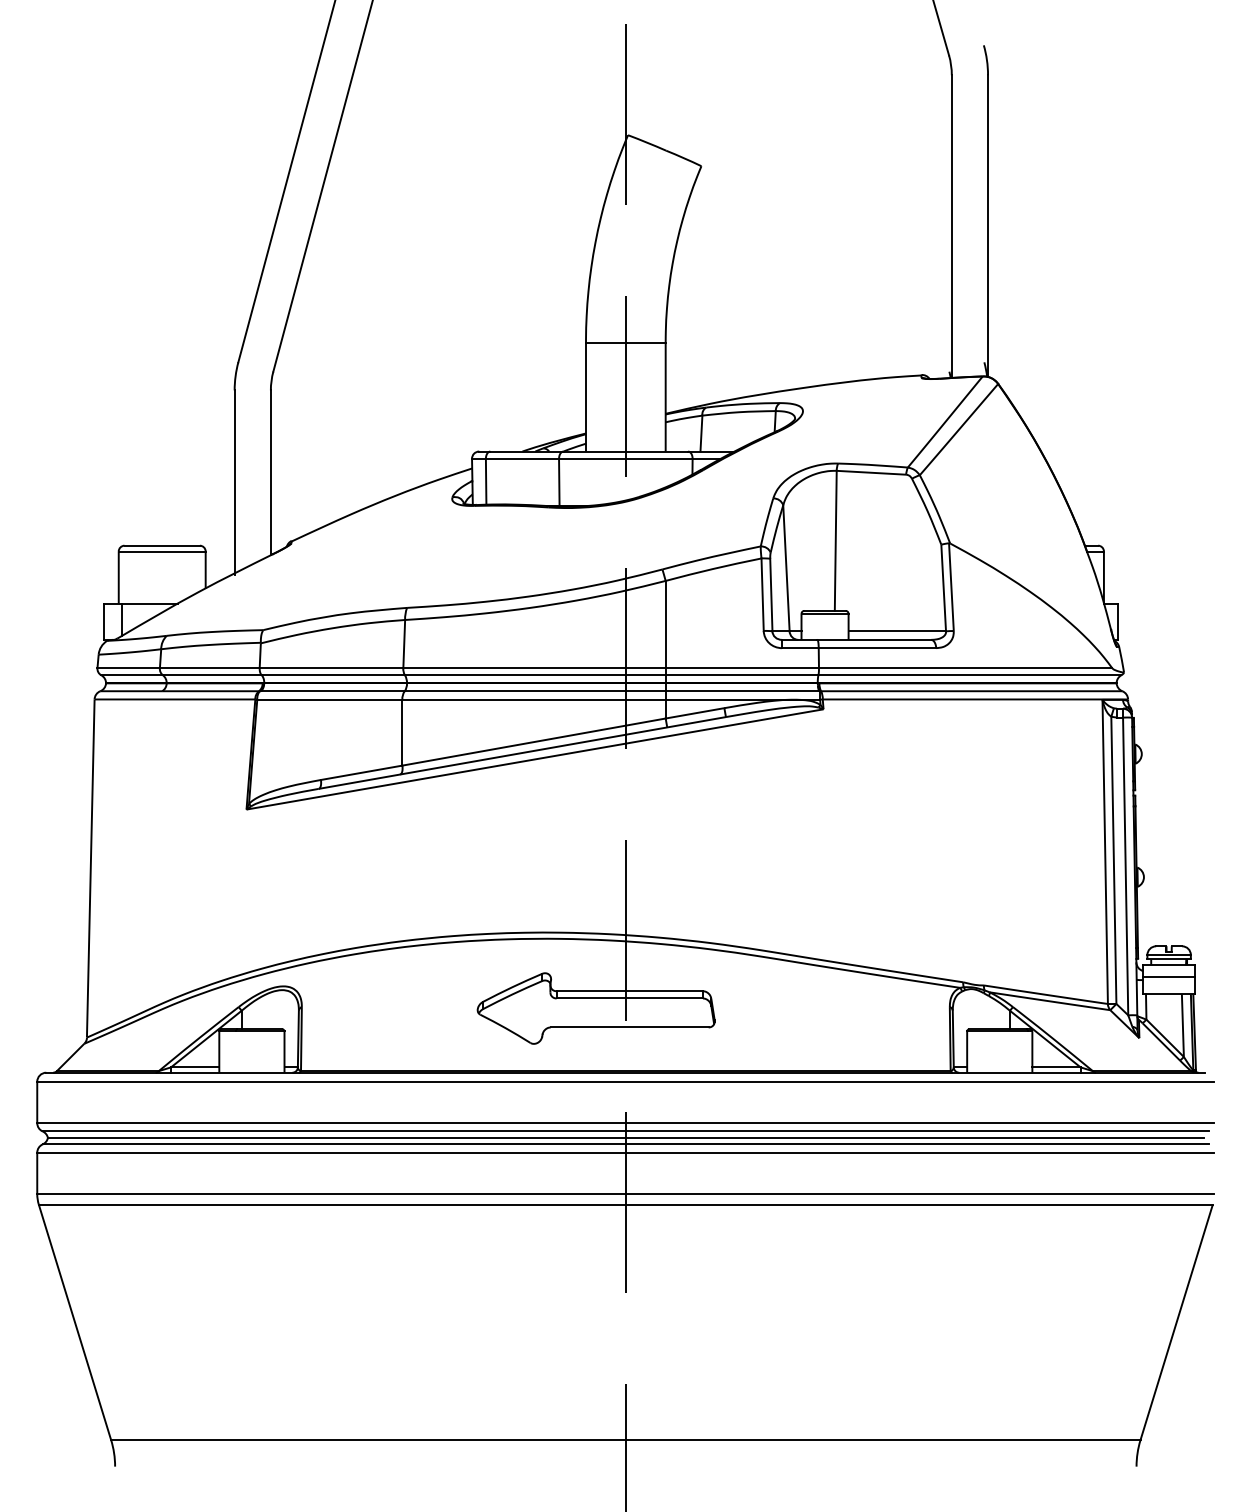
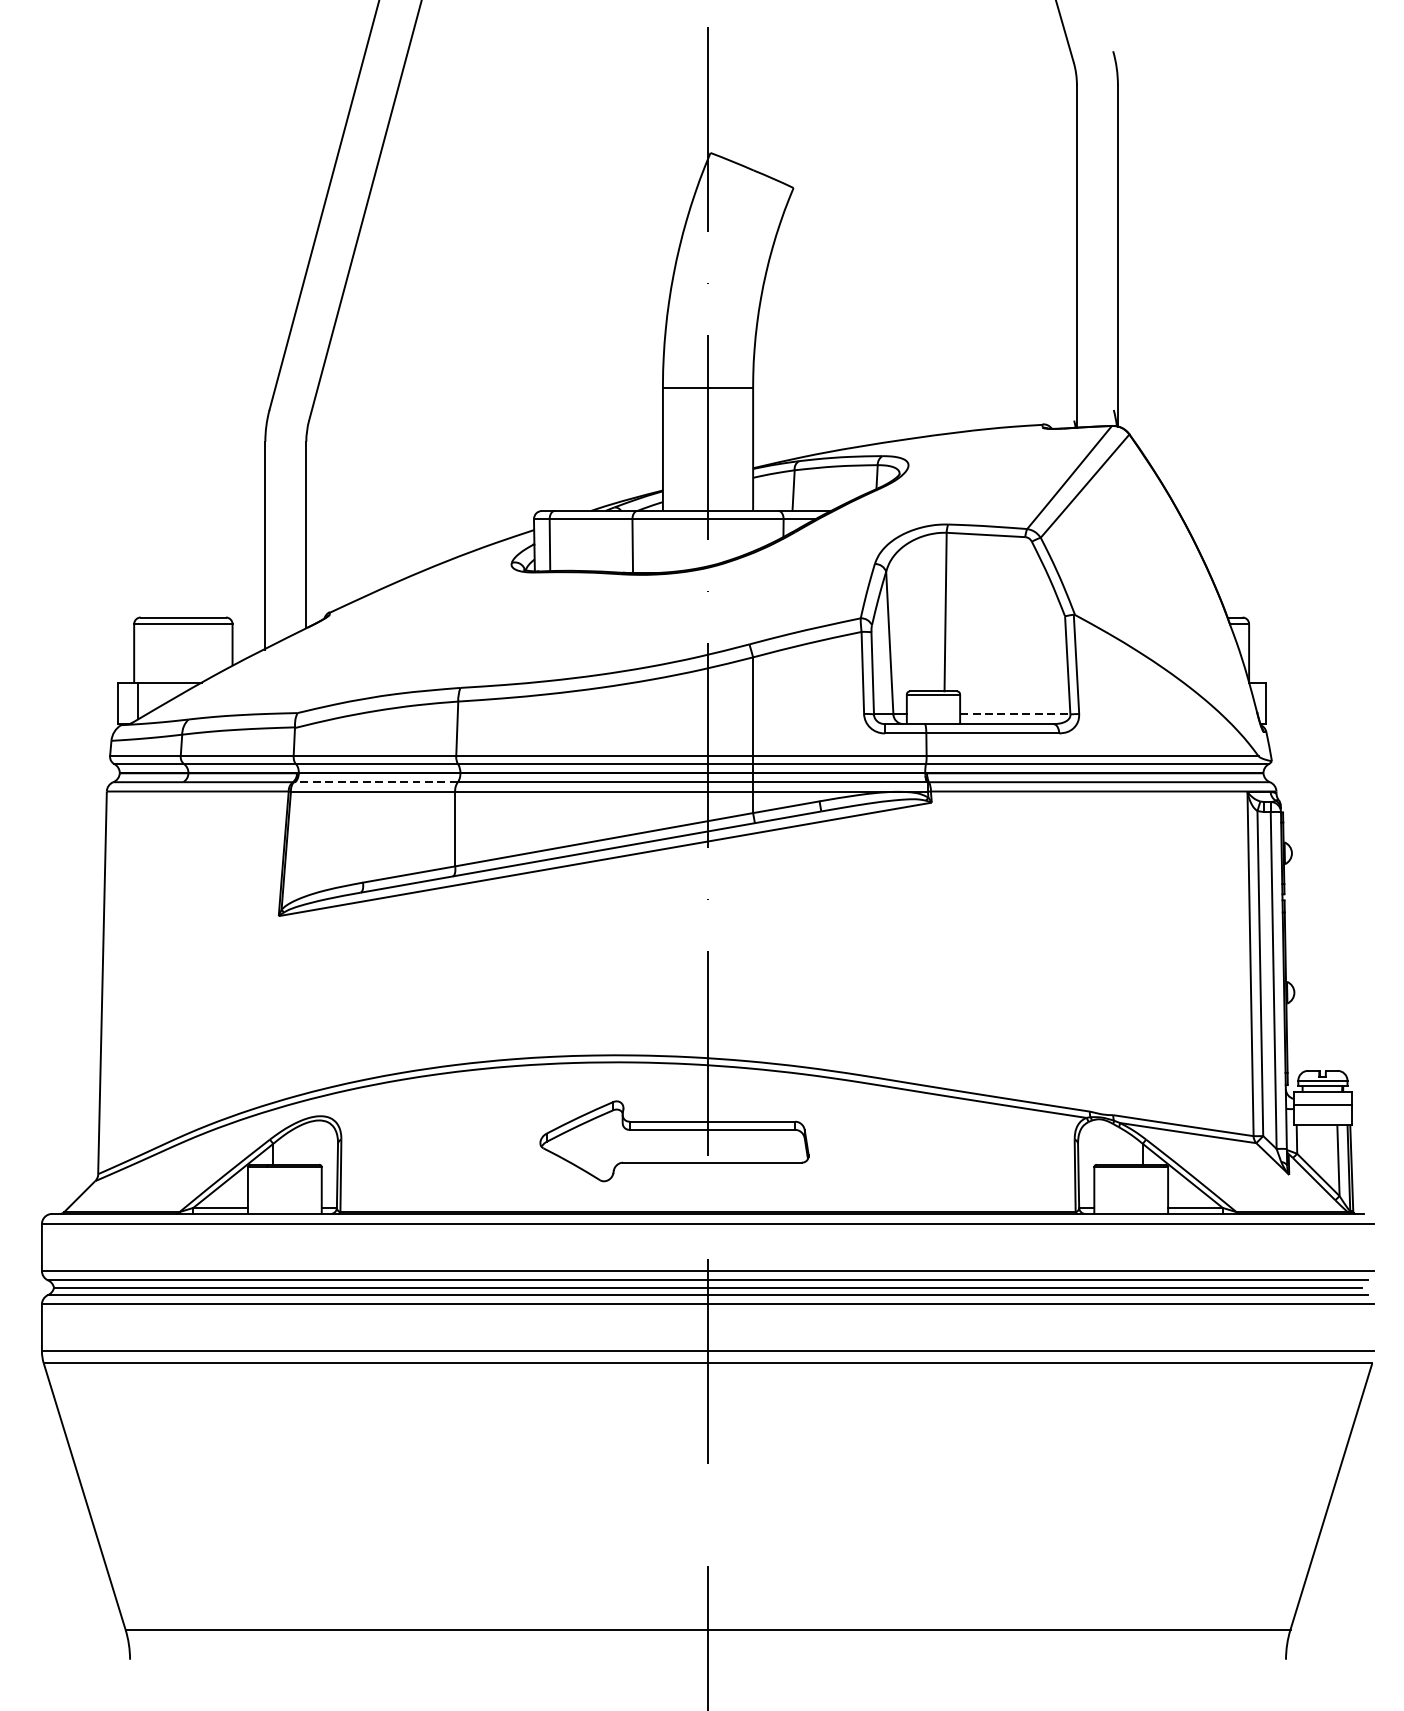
line: (897, 631) -> (1015, 714), solid -> dashed
line: (332, 691) -> (376, 782), solid -> dashed

